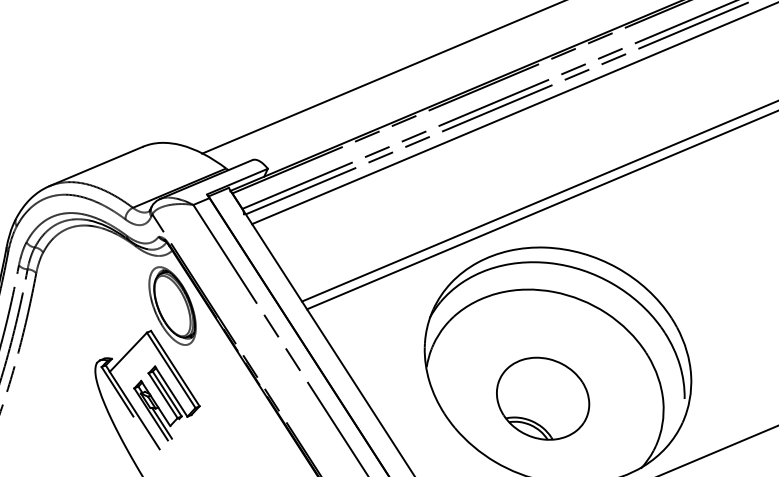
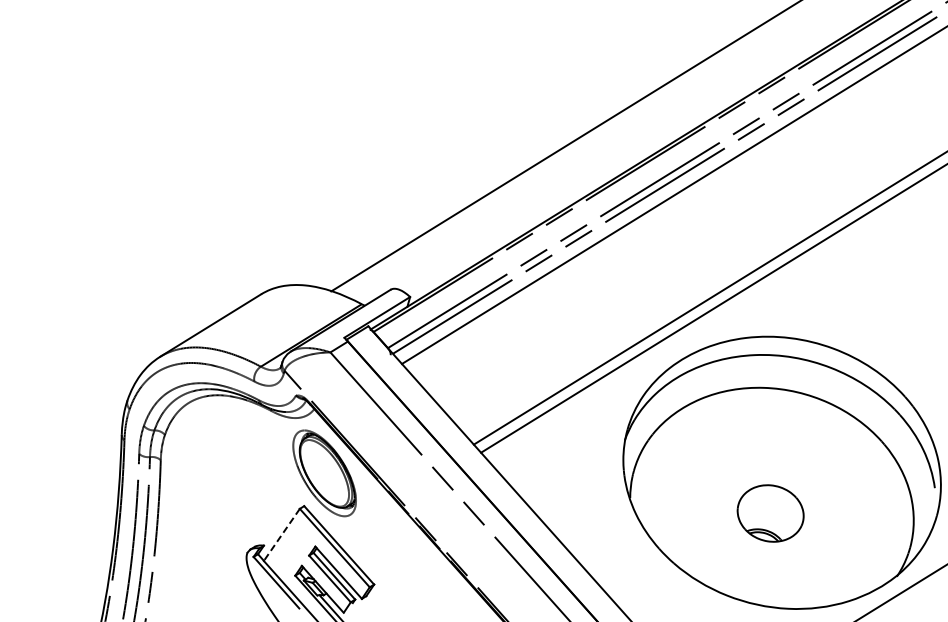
line: (128, 351) -> (281, 534), solid -> dashed
part: (542, 398) -> (770, 513), size x0.6

